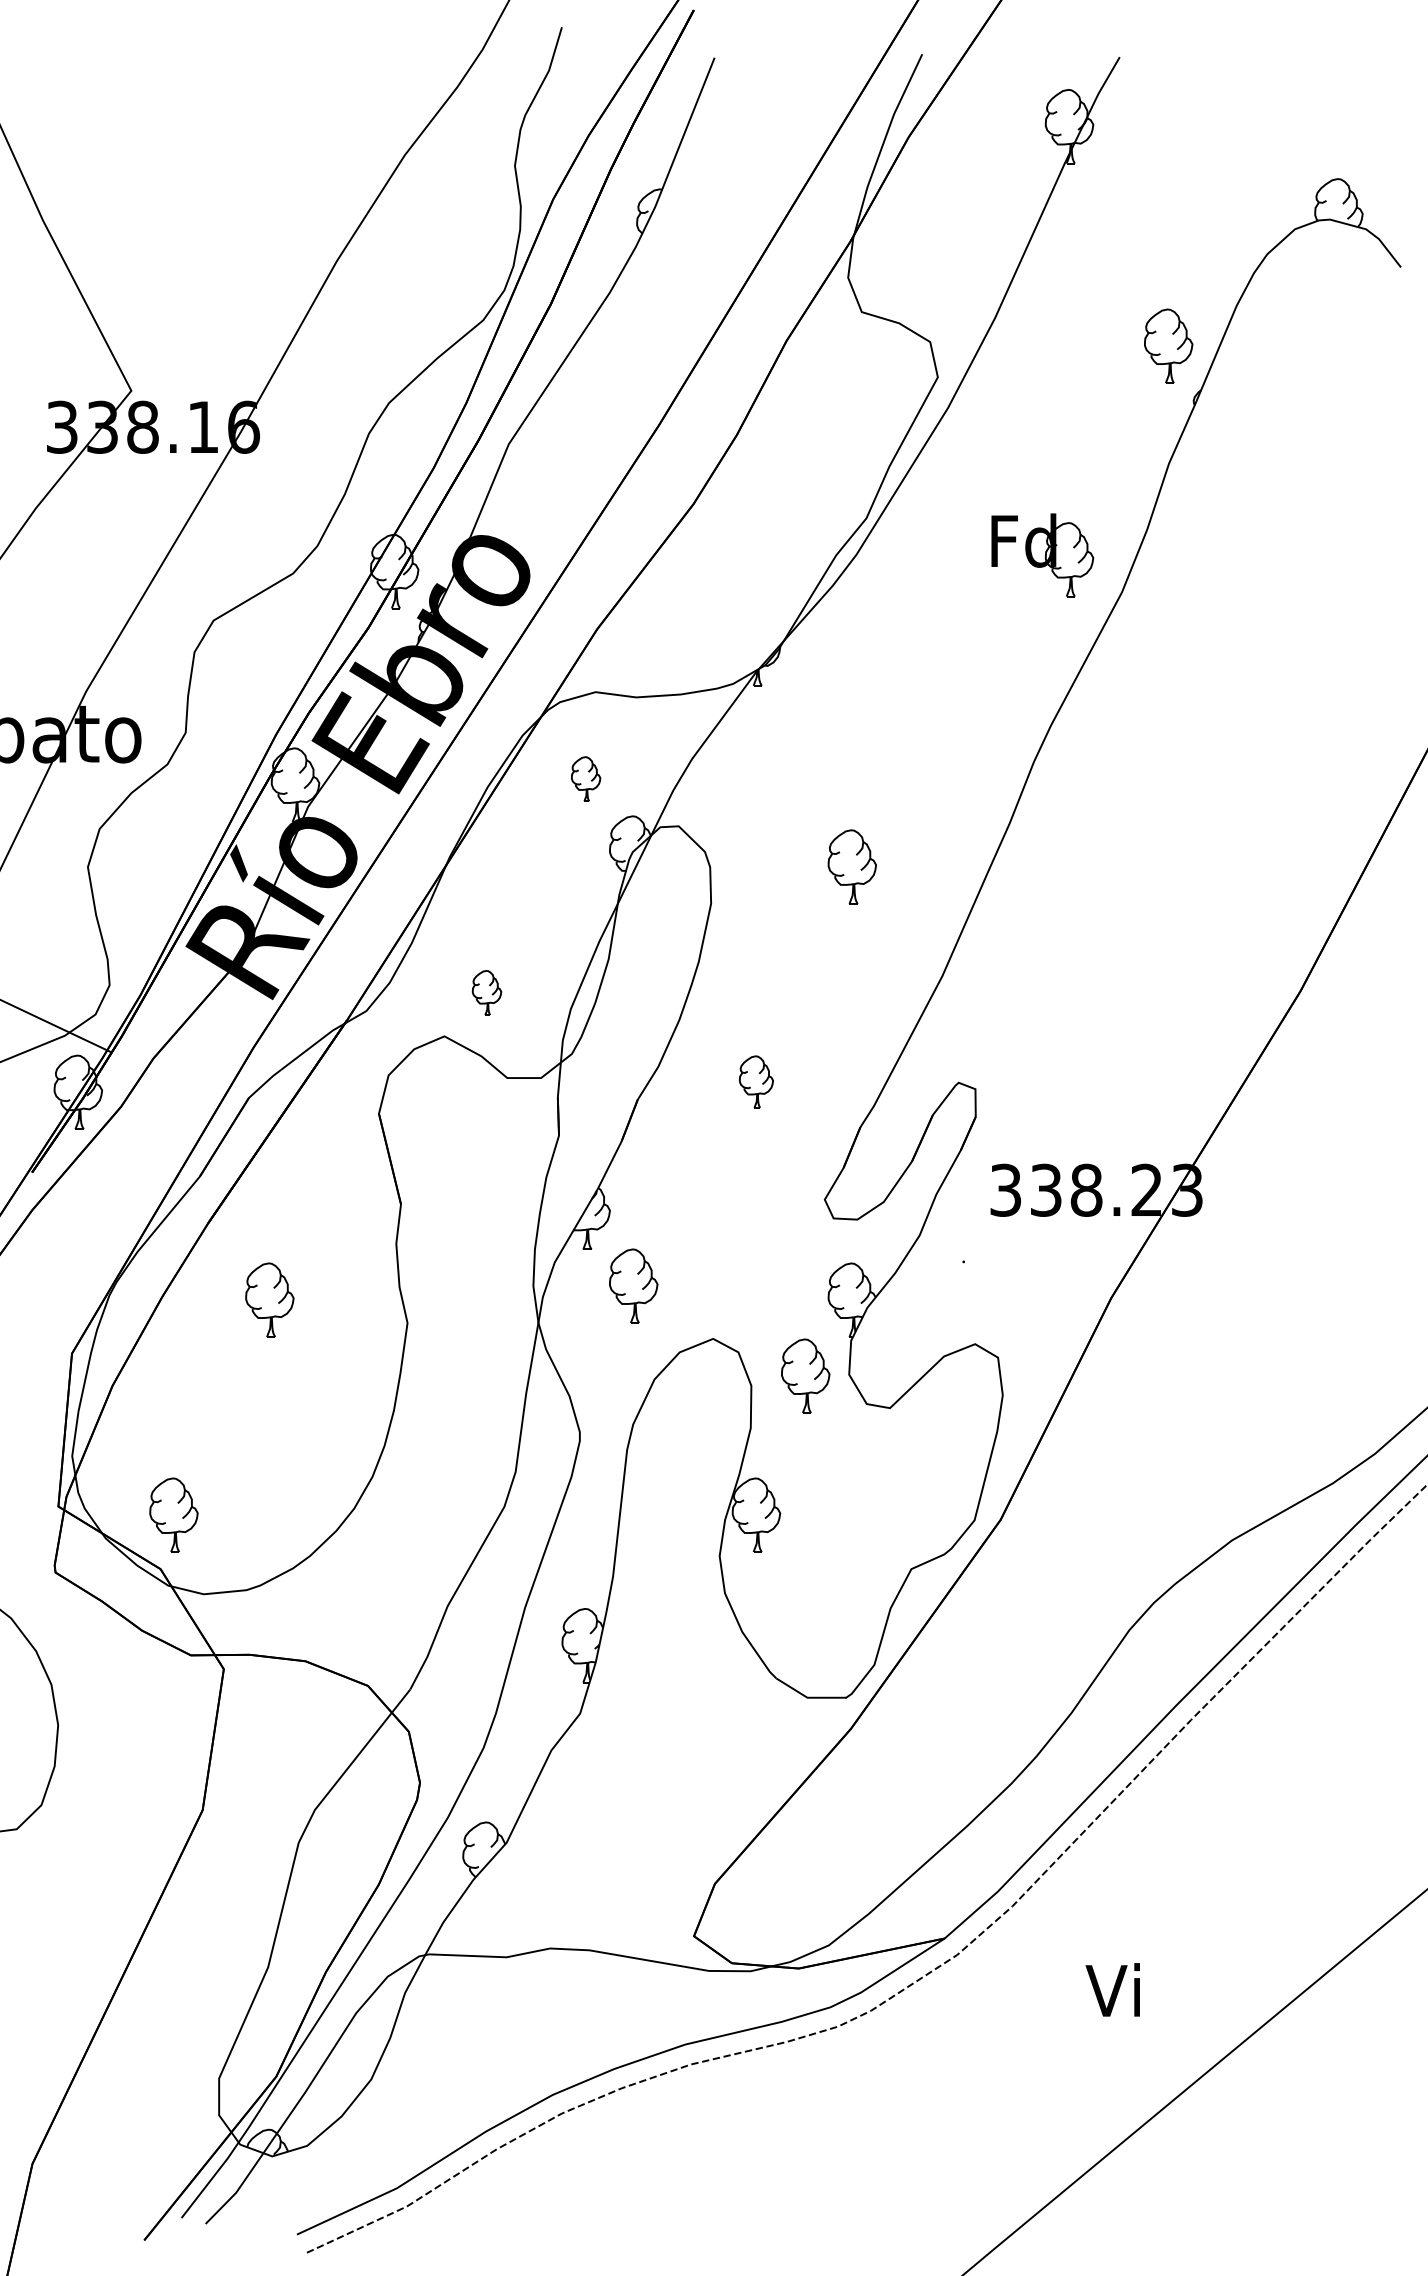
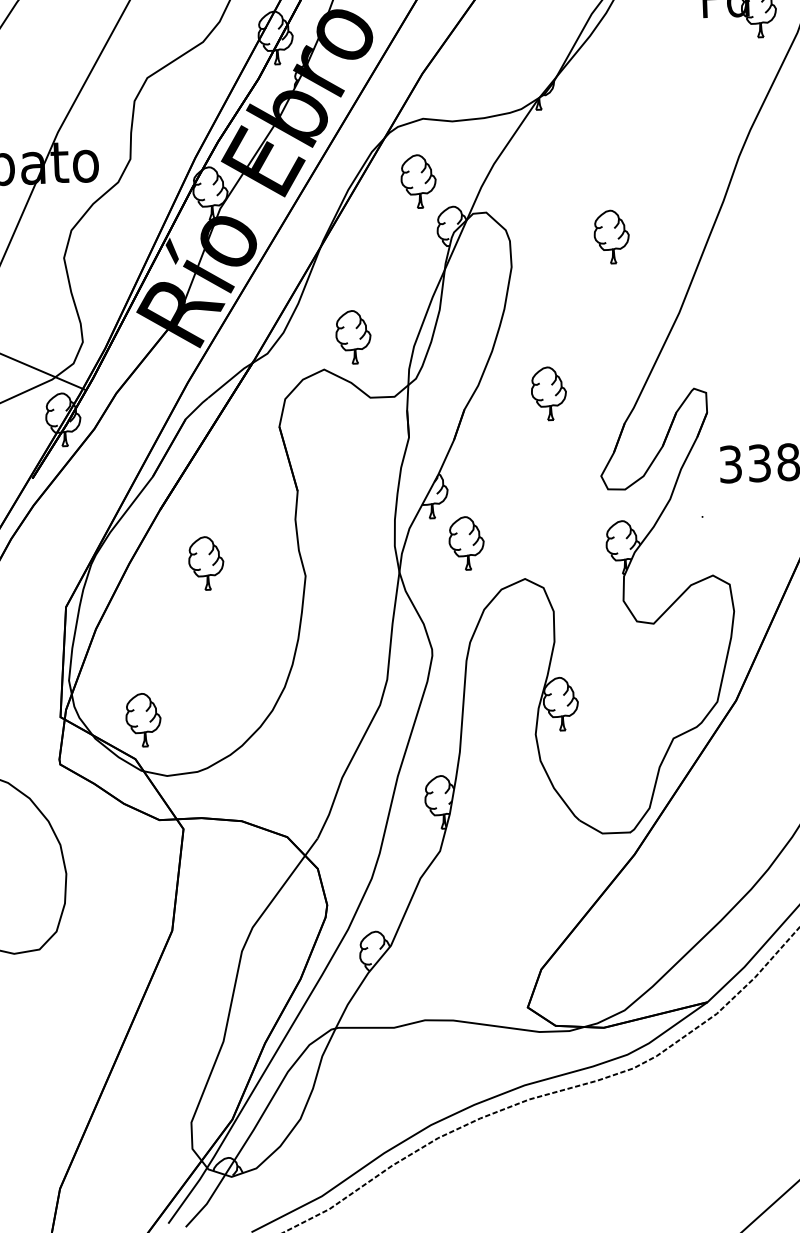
part: (585, 778) -> (418, 180), size x1.67
part: (486, 992) -> (353, 337), size x1.67
part: (756, 1081) -> (549, 393), size x1.43
part: (805, 1375) -> (592, 602), removed

